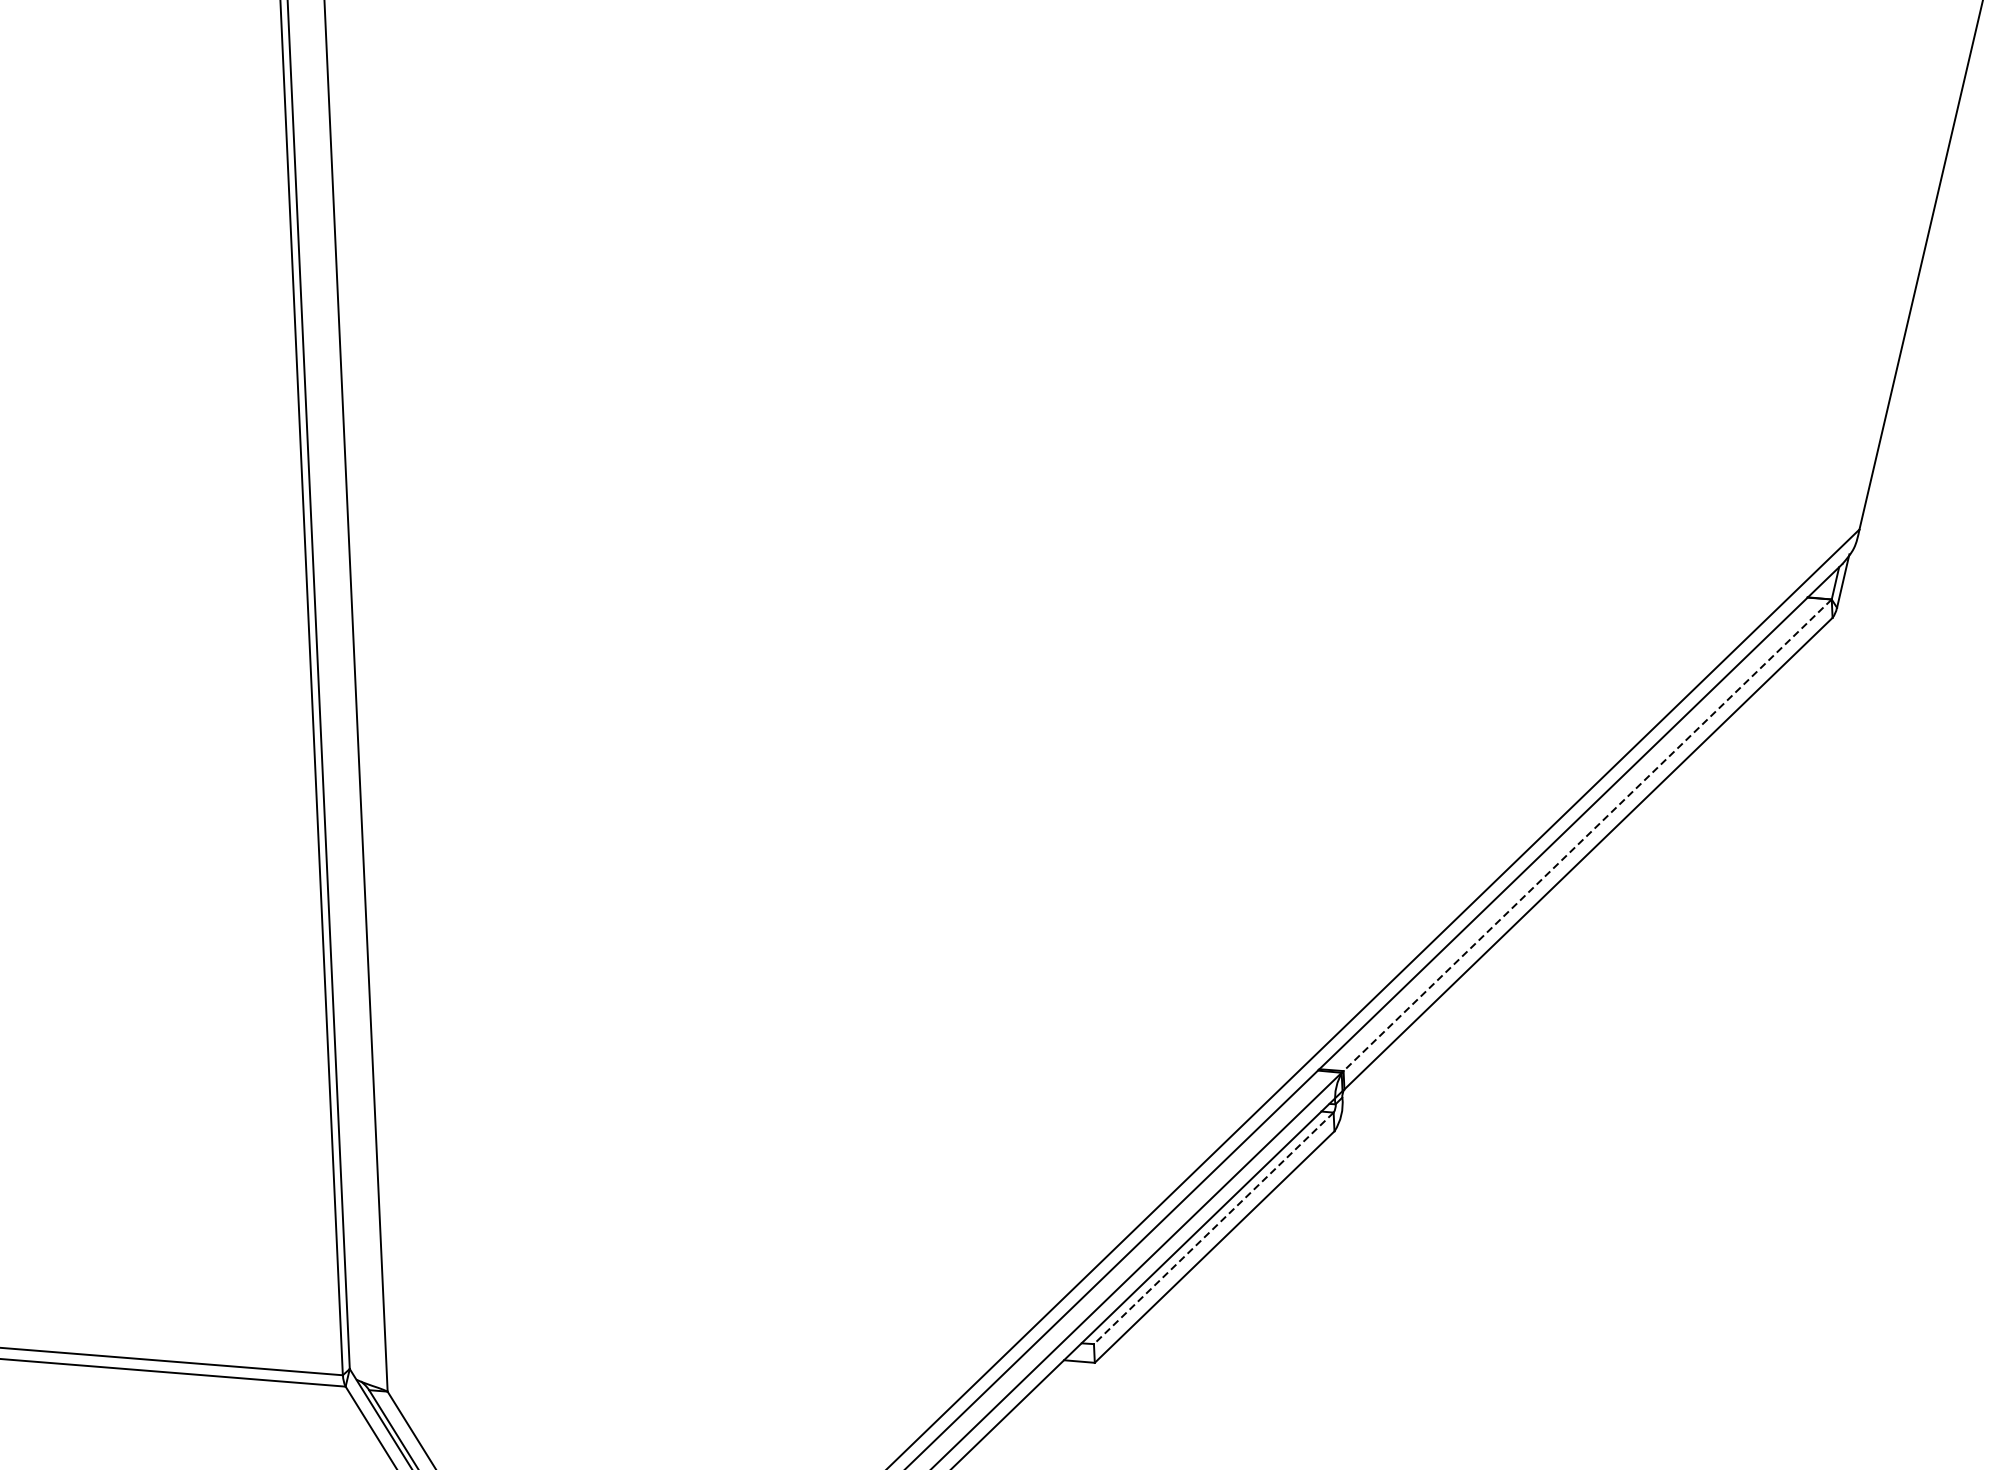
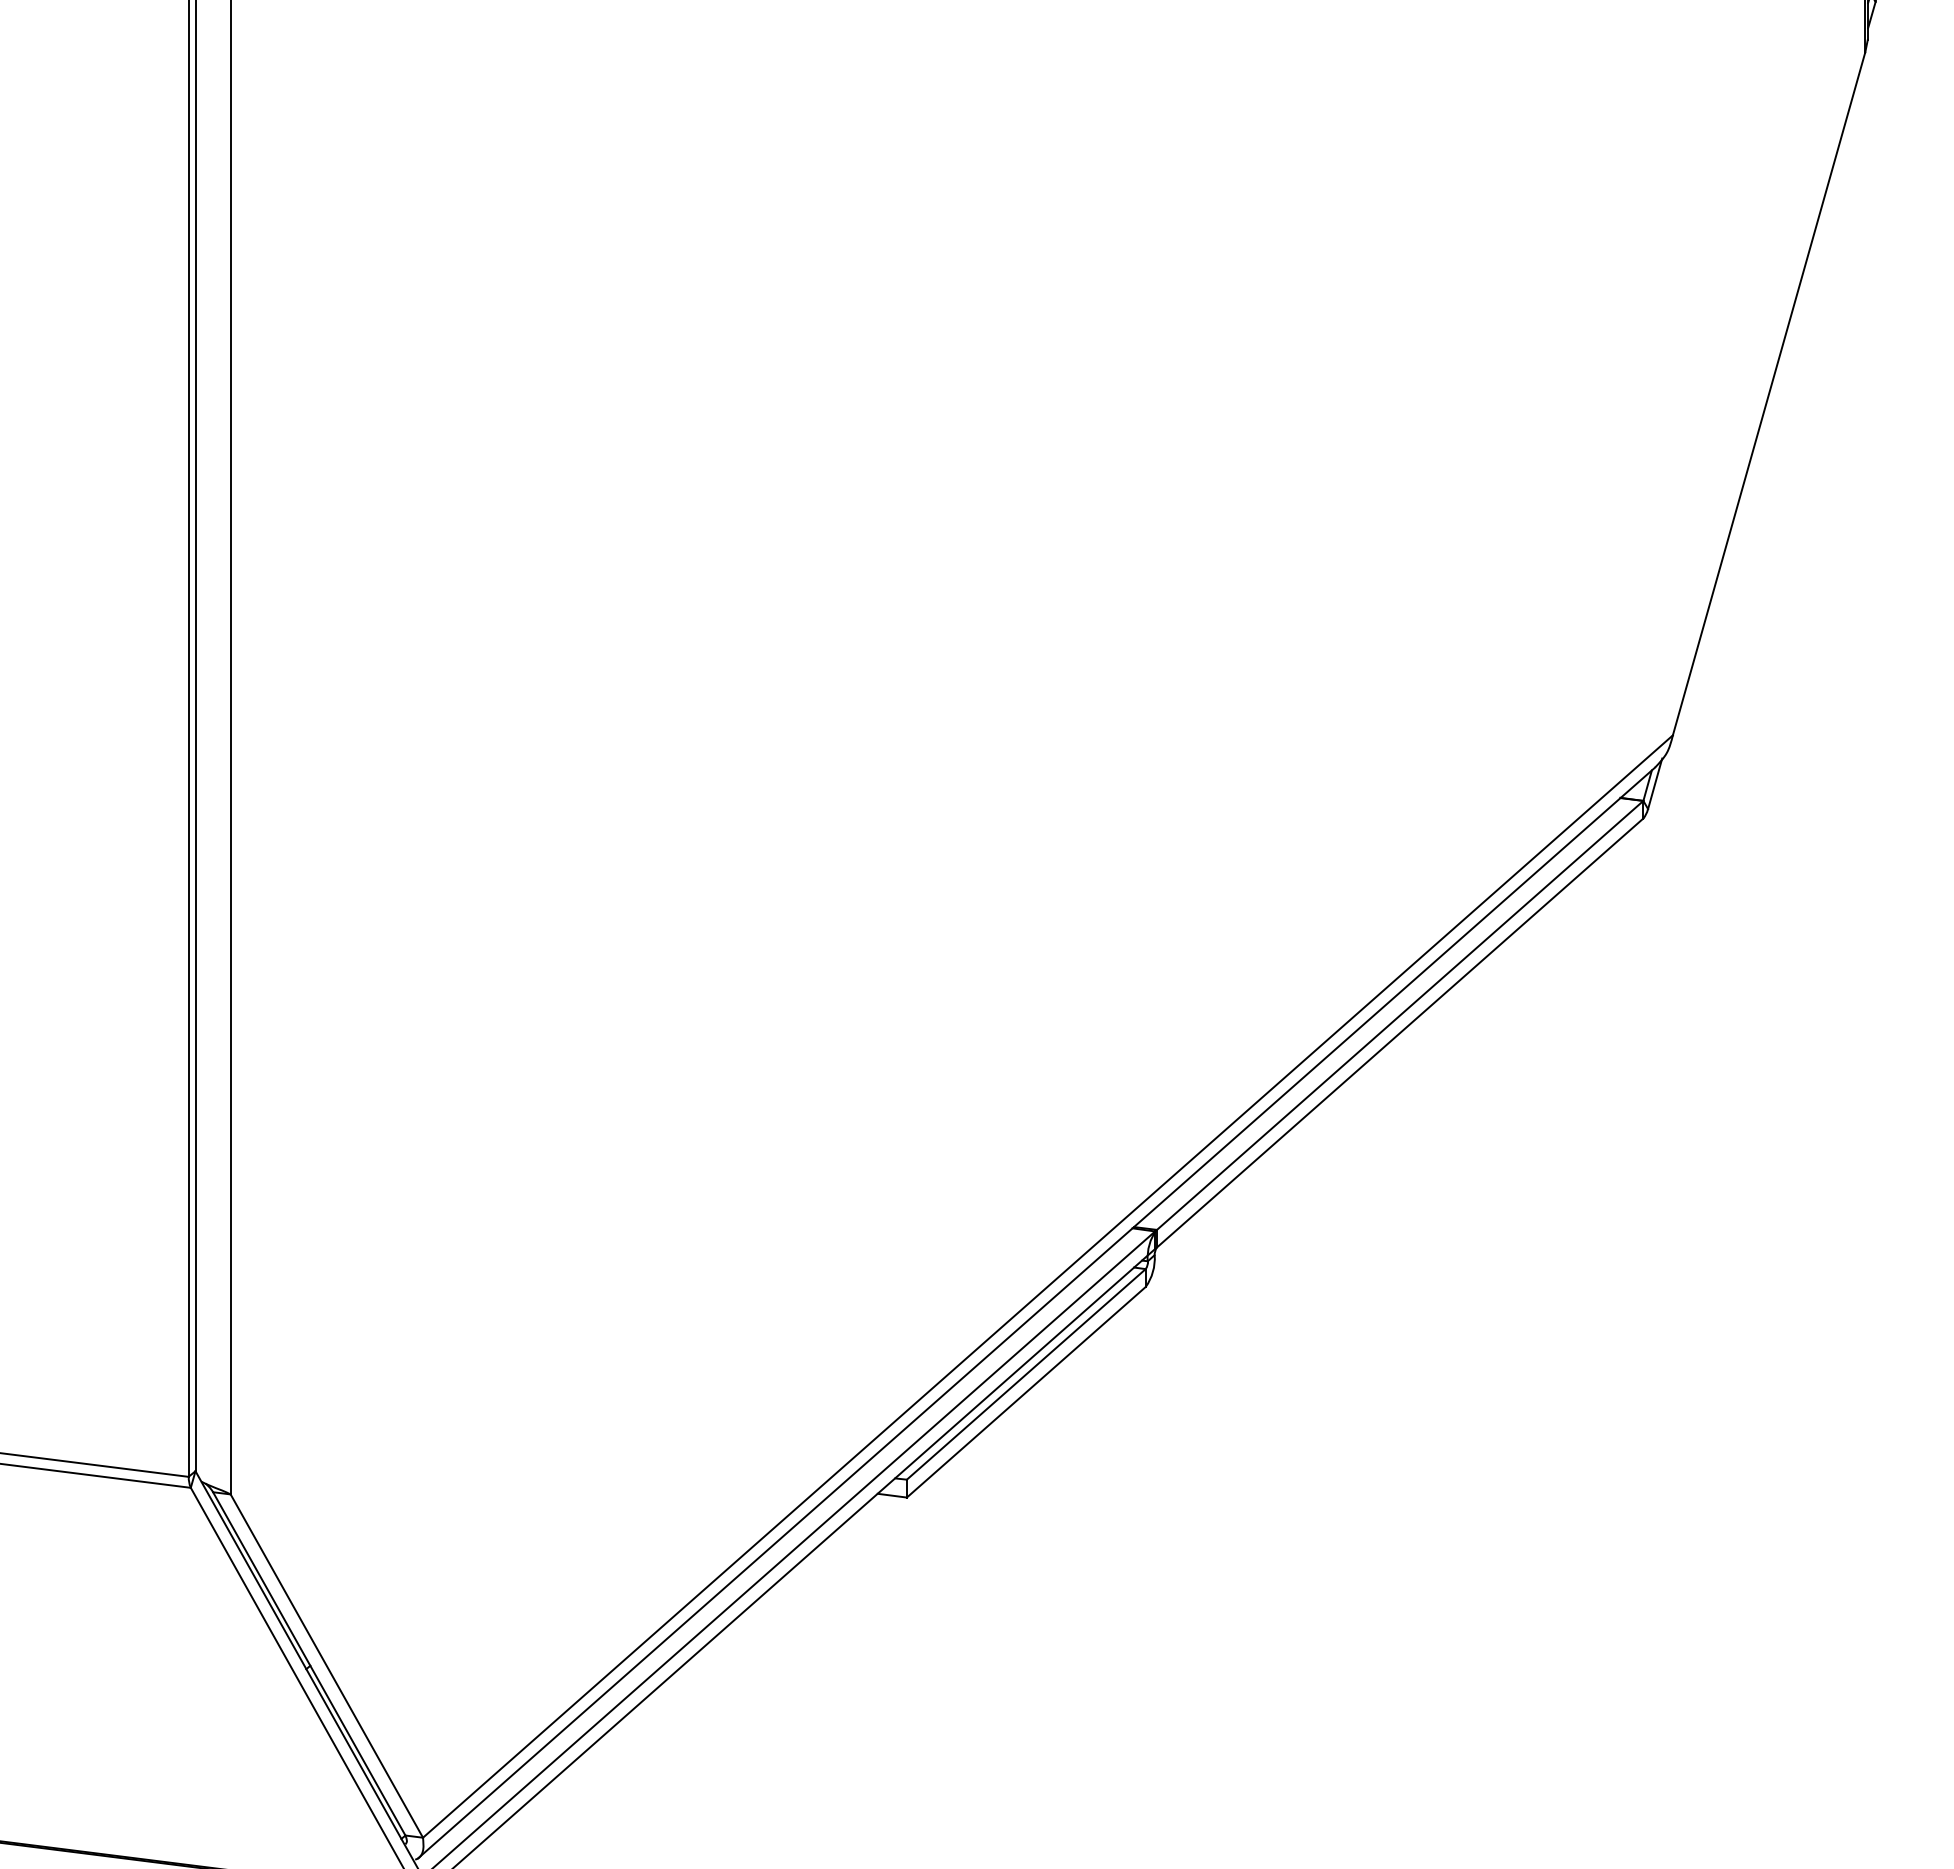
line: (1586, 835) -> (1399, 1015), dashed -> solid
line: (1212, 1228) -> (1025, 1374), dashed -> solid

